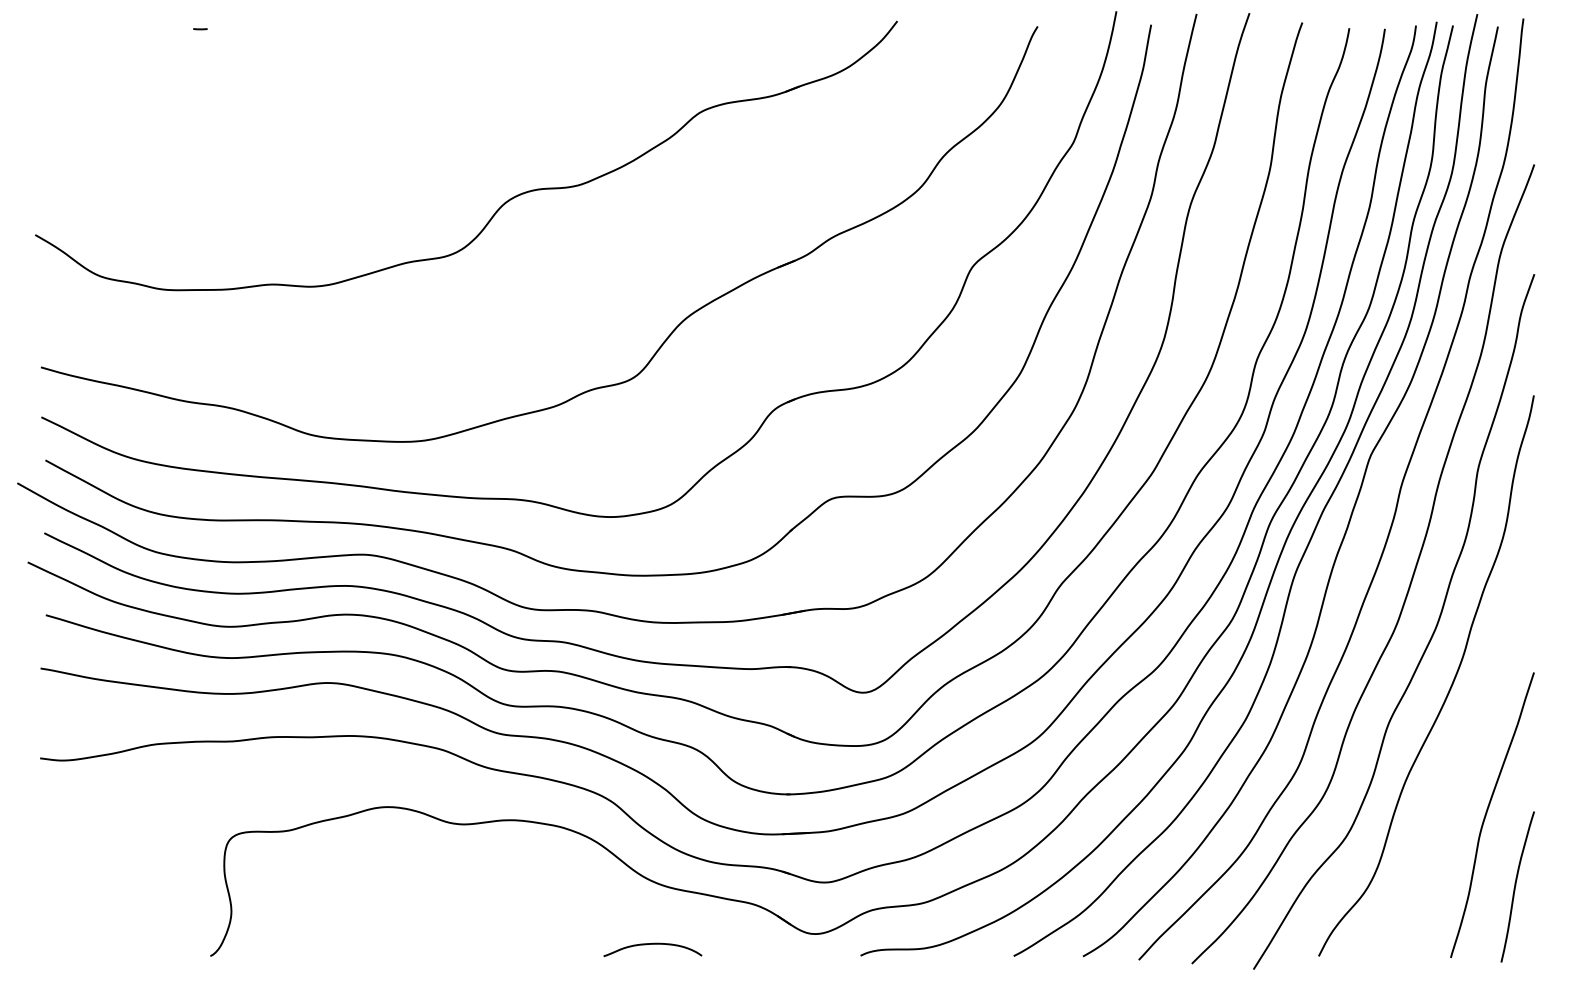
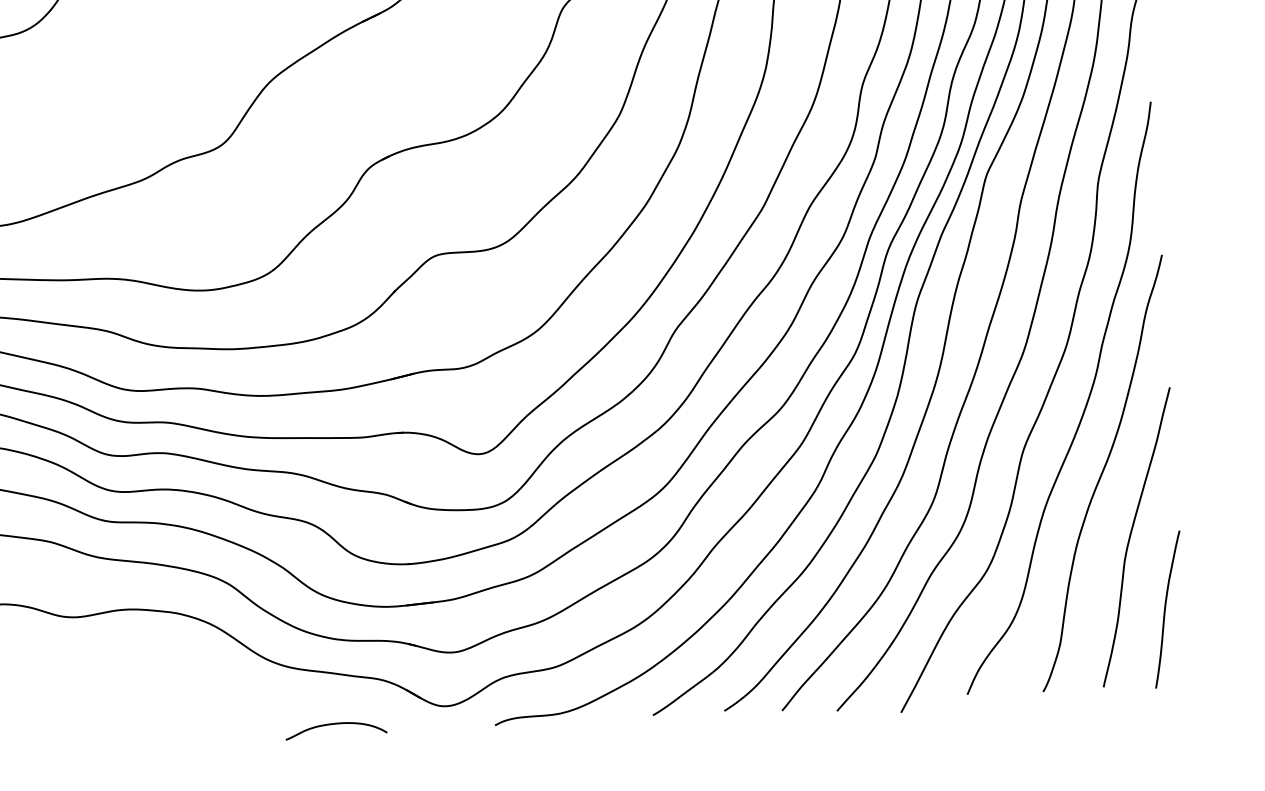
curve: (1463, 750) -> (1102, 472), added
curve: (652, 944) -> (335, 724), moved

